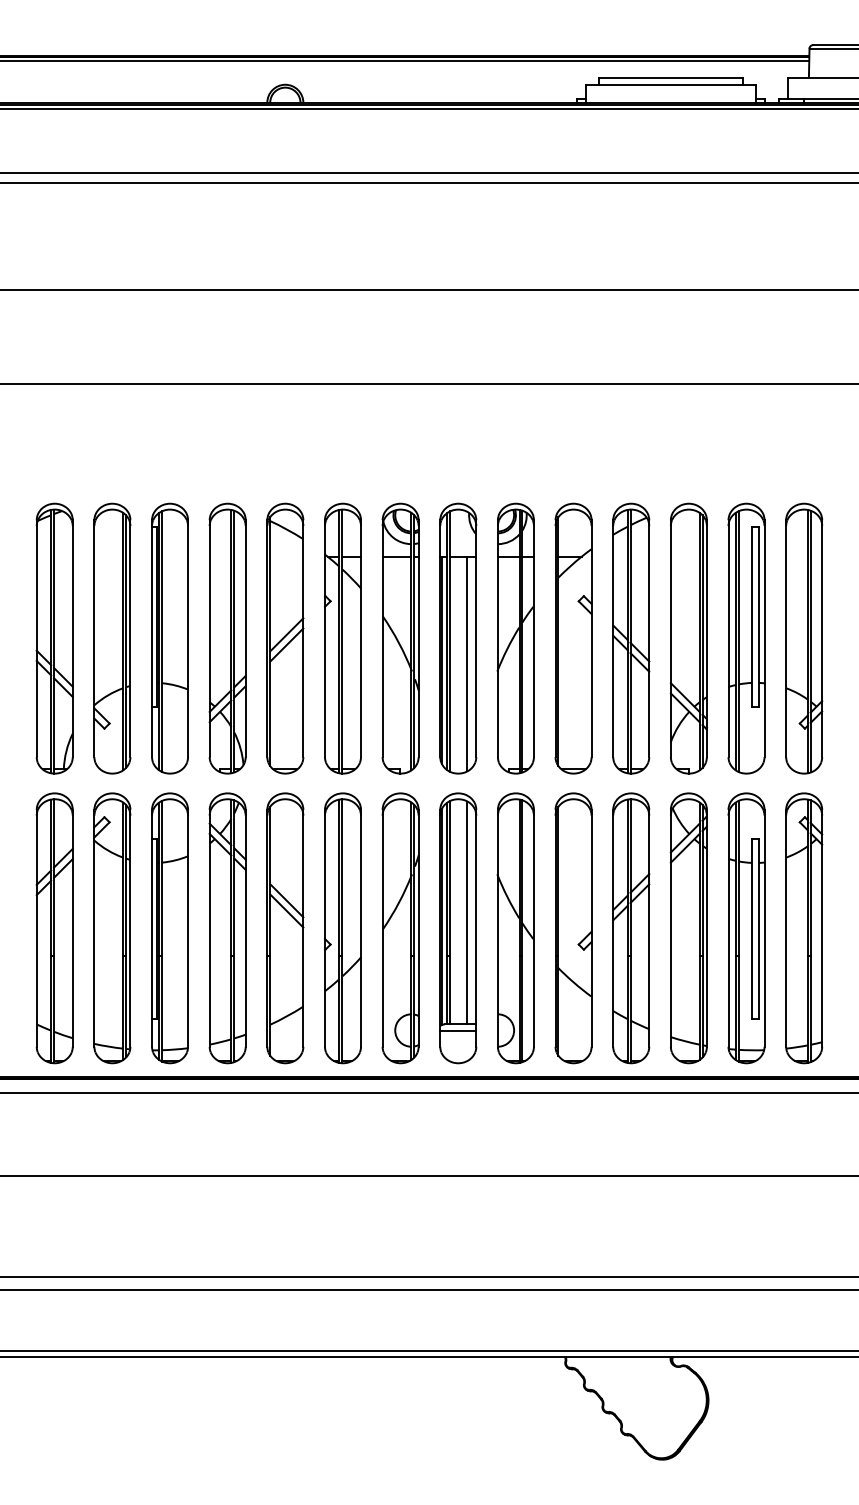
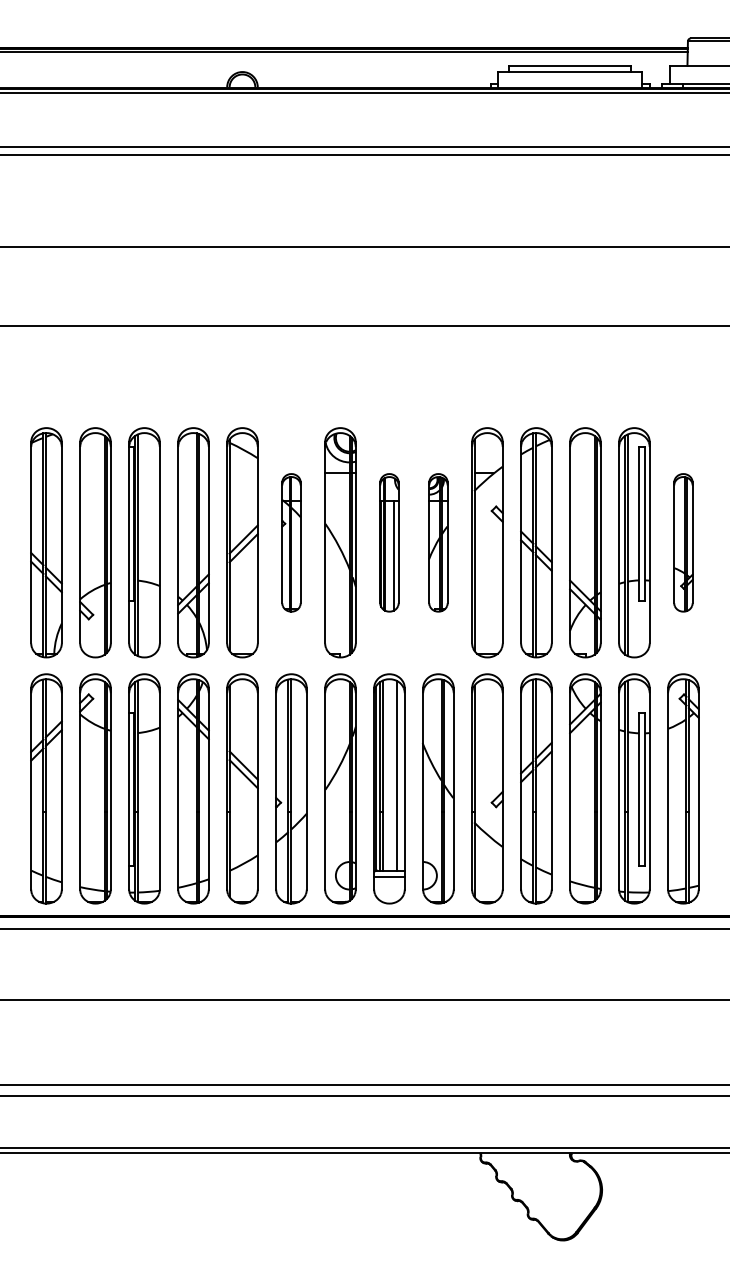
part: (343, 638) -> (291, 542), size x0.6
part: (458, 638) -> (389, 542), size x0.6
part: (515, 638) -> (438, 542), size x0.6
part: (804, 638) -> (683, 542), size x0.6

